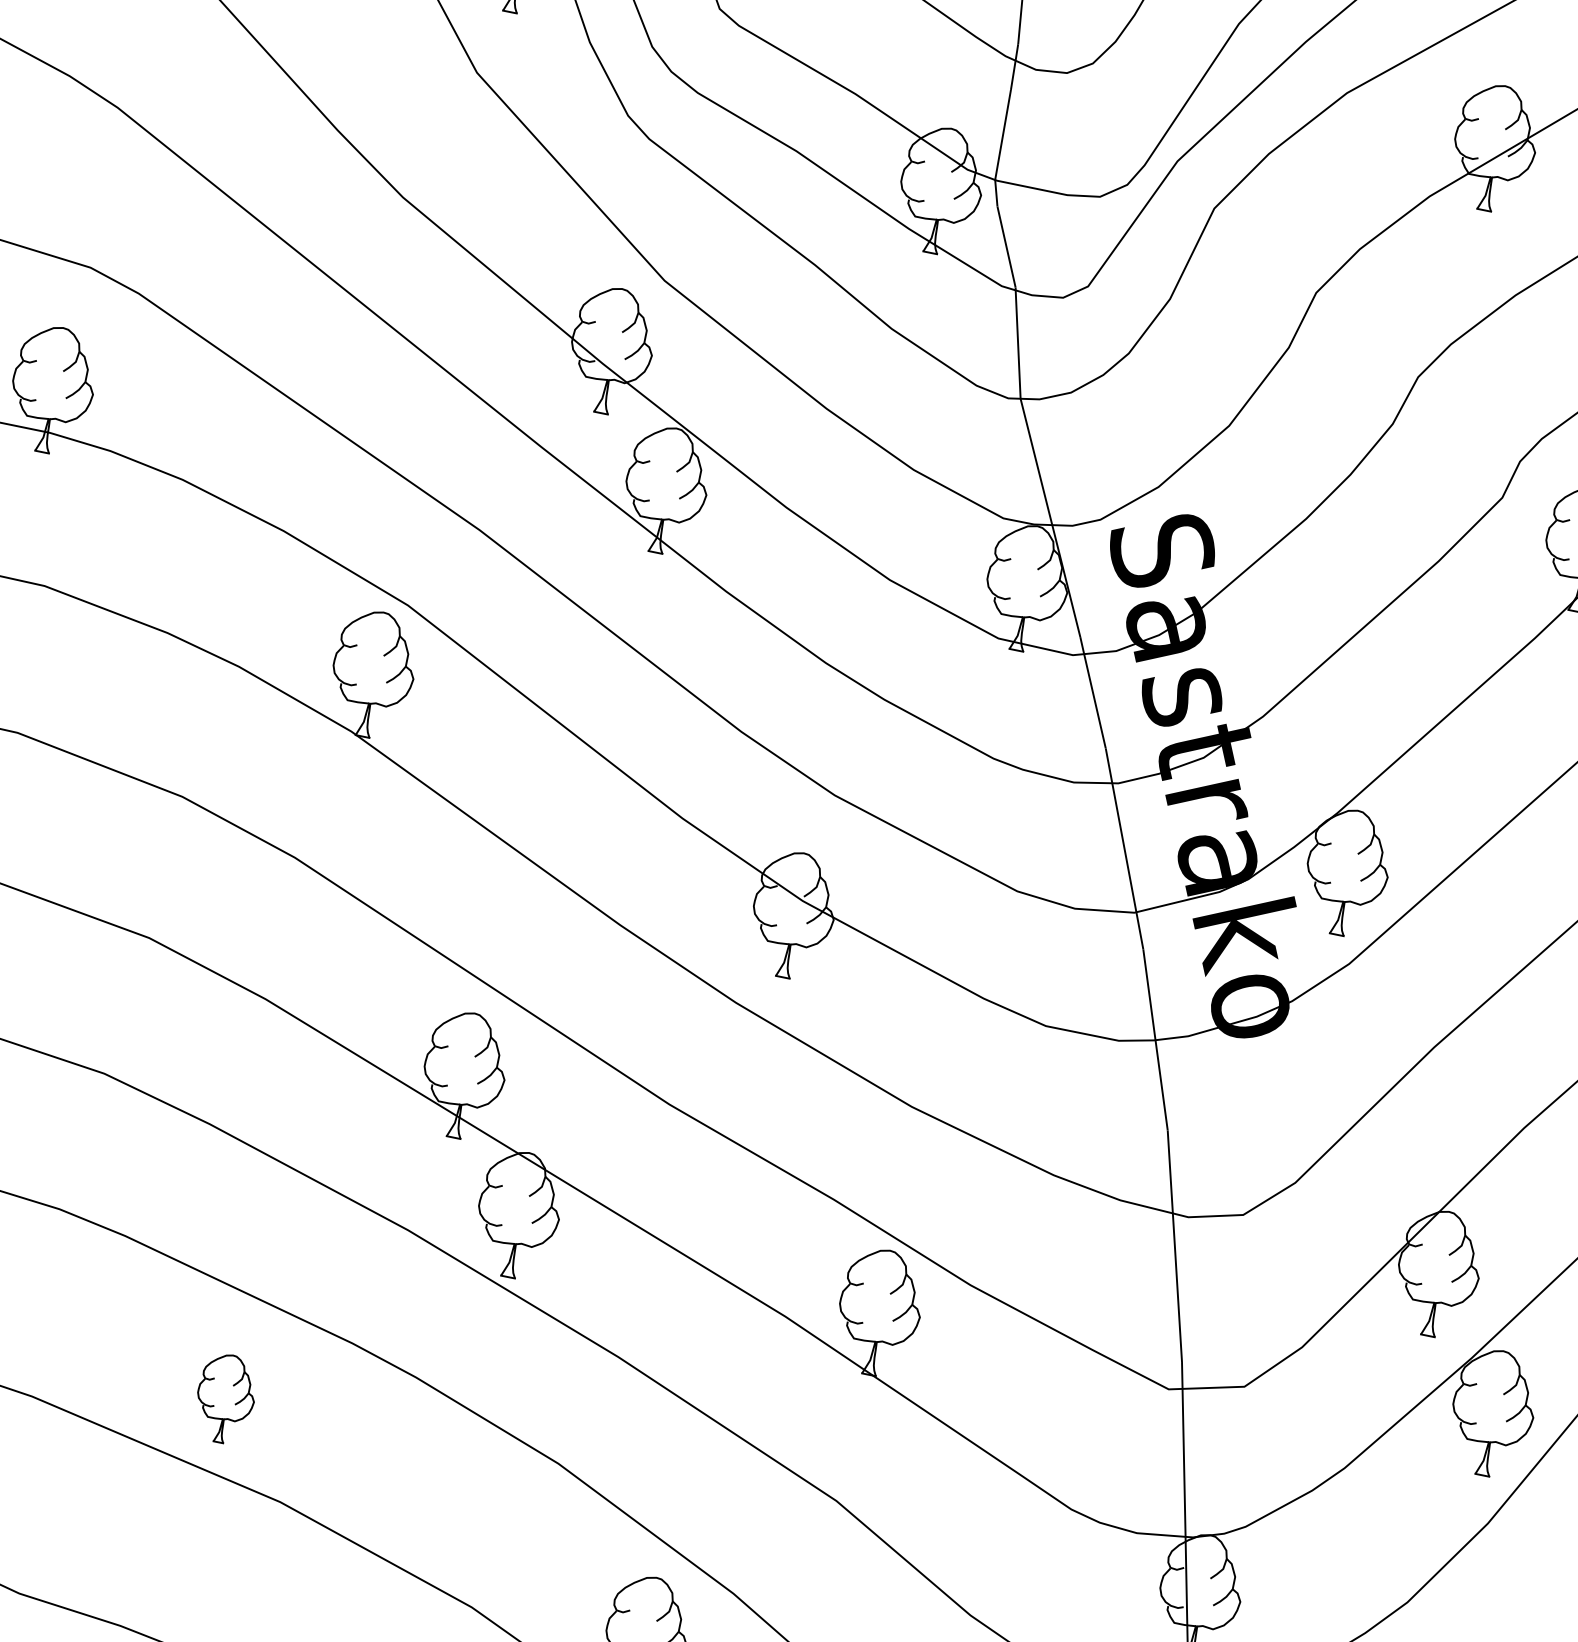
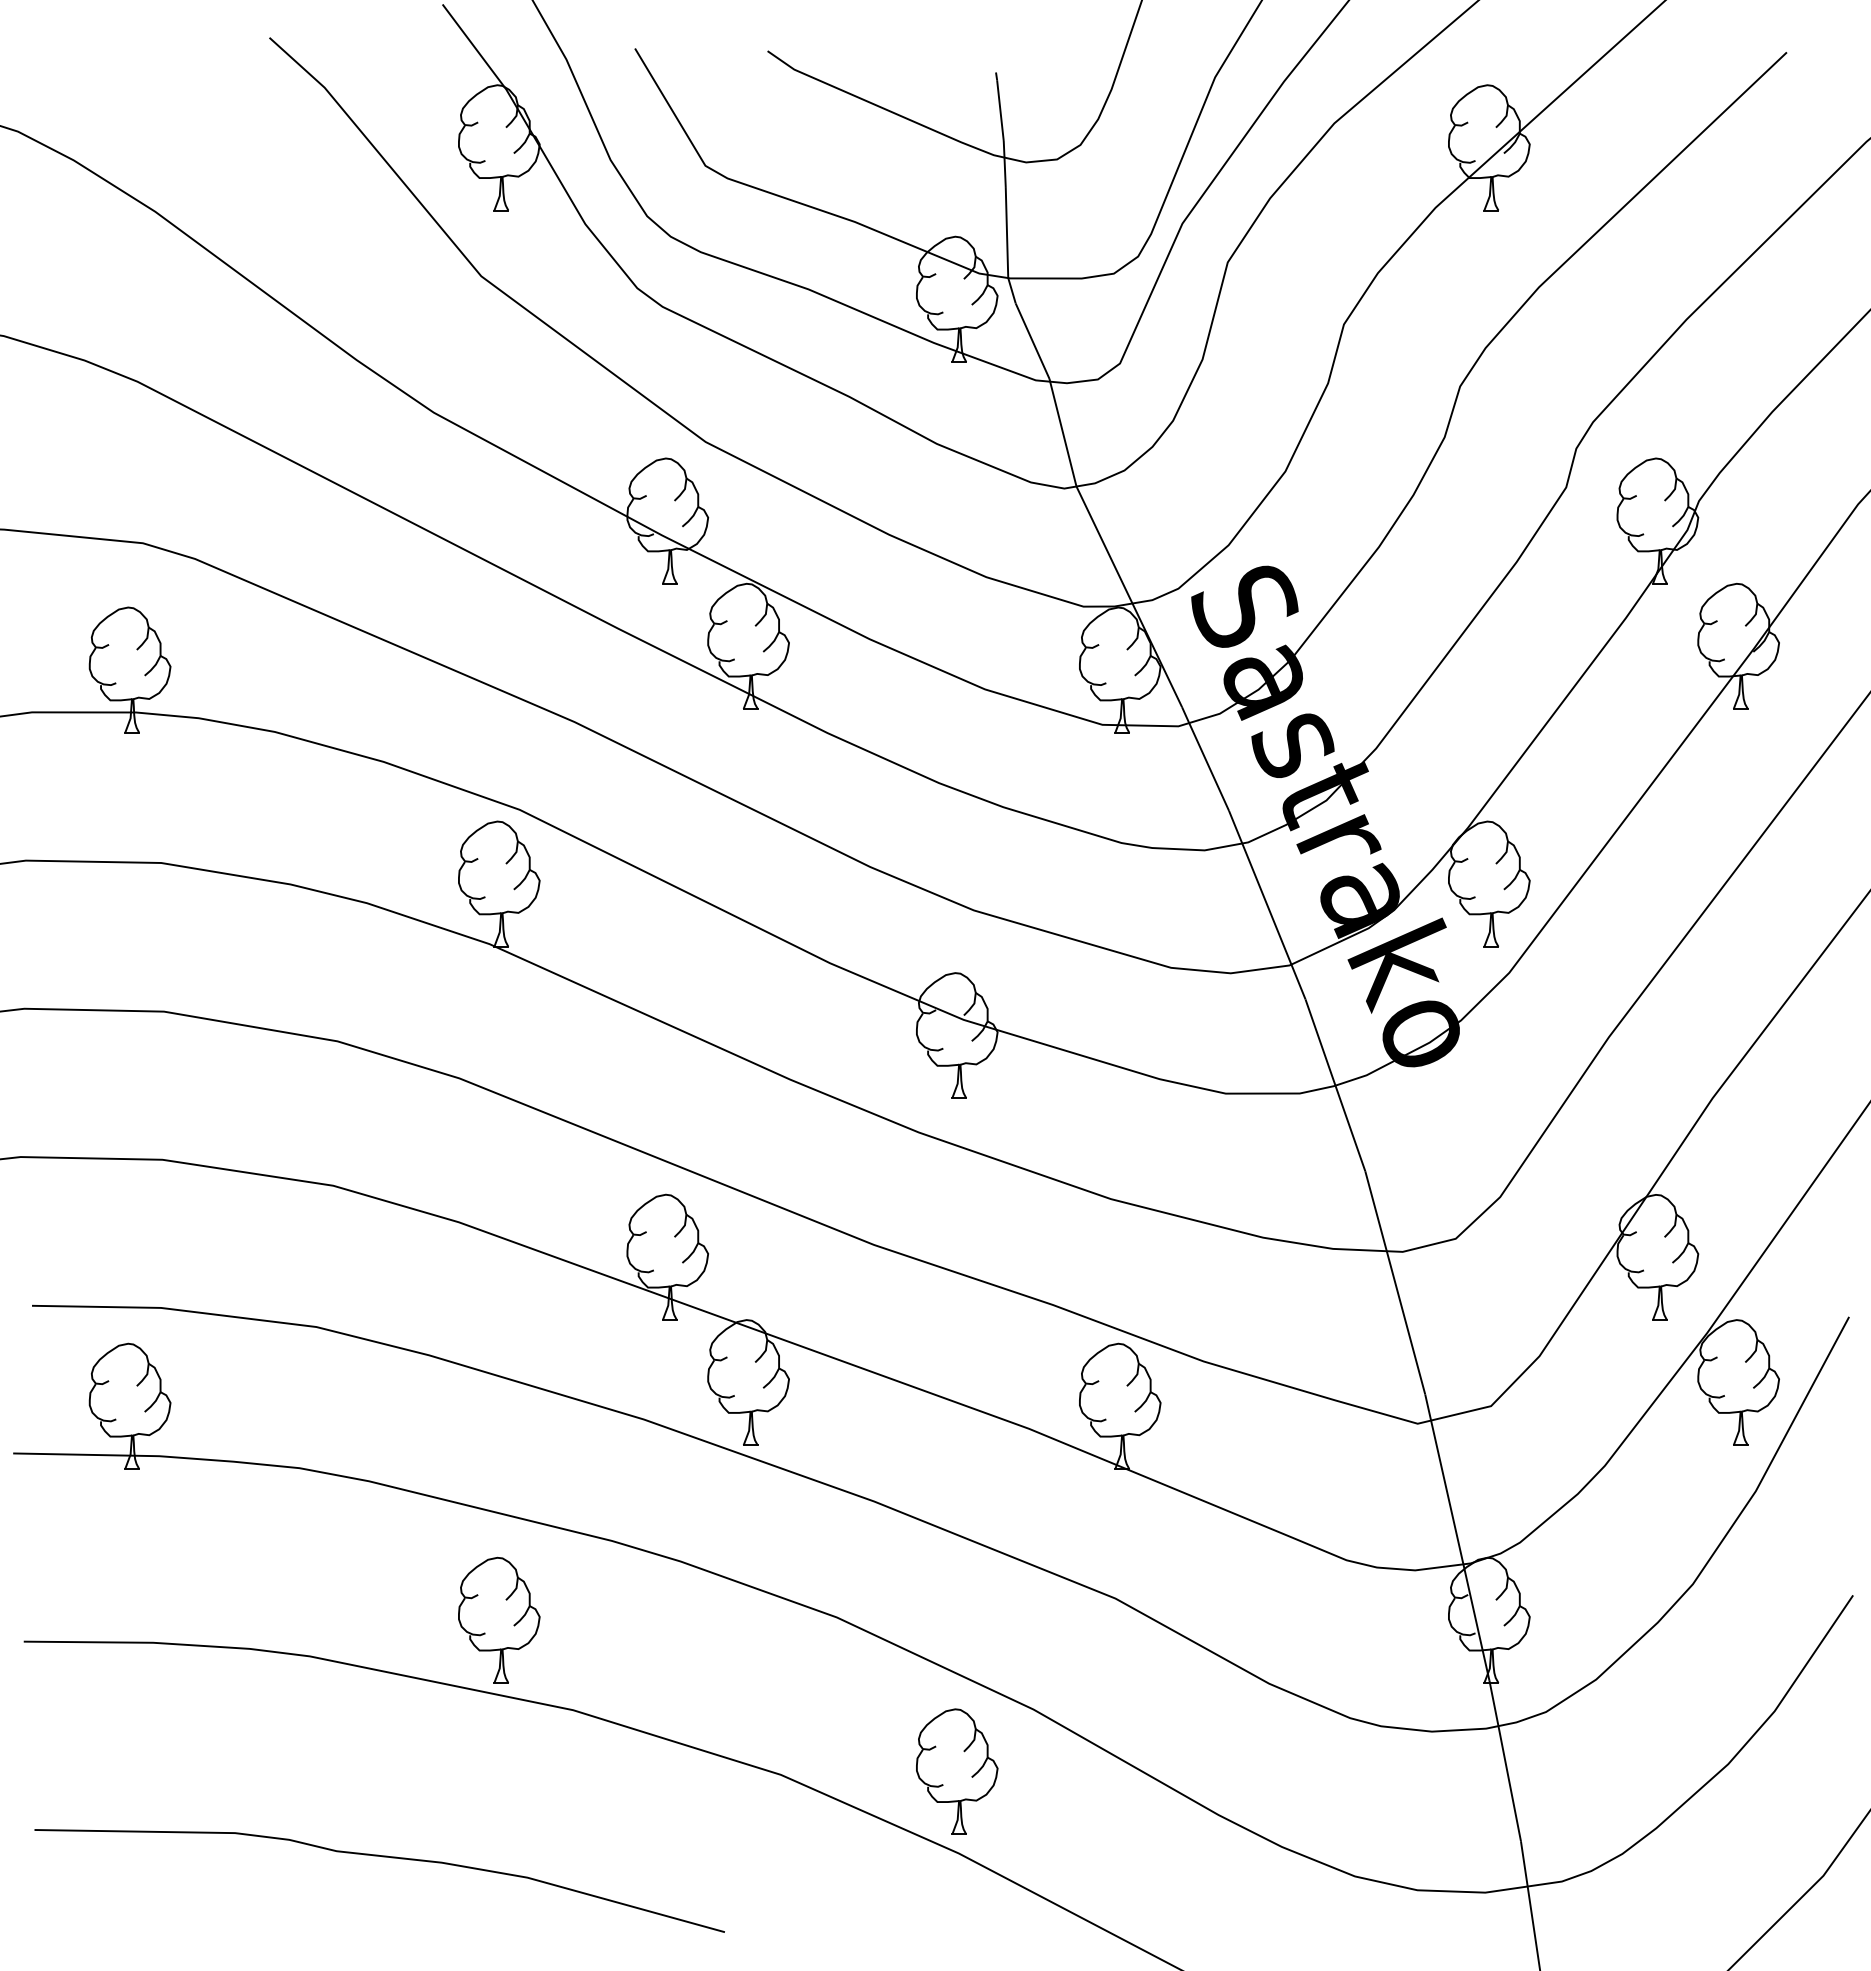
part: (226, 1398) -> (499, 1619), size x1.43

